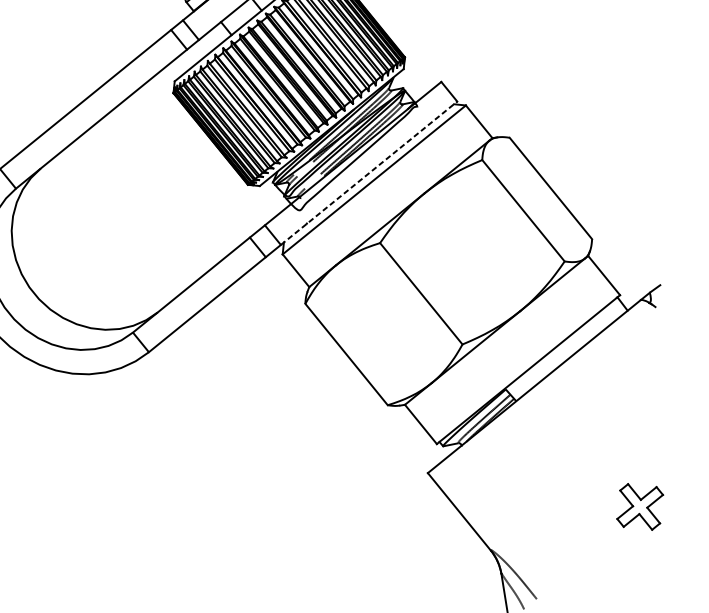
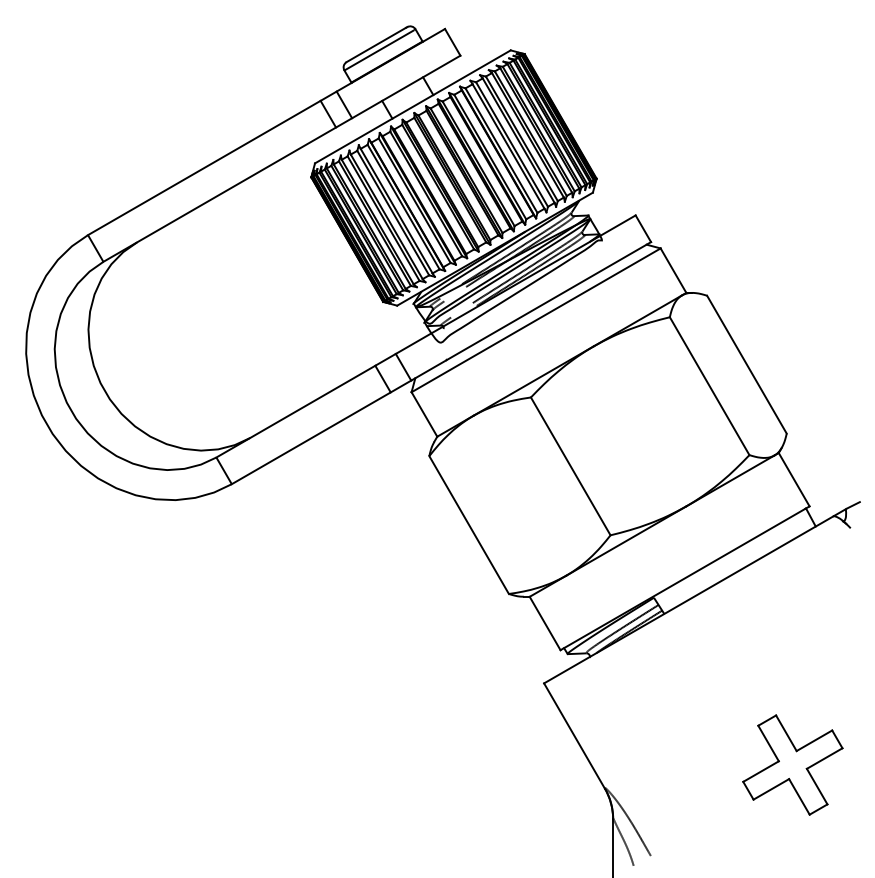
line: (369, 173) -> (531, 311), dashed -> solid
part: (639, 506) -> (792, 764), size x1.67

